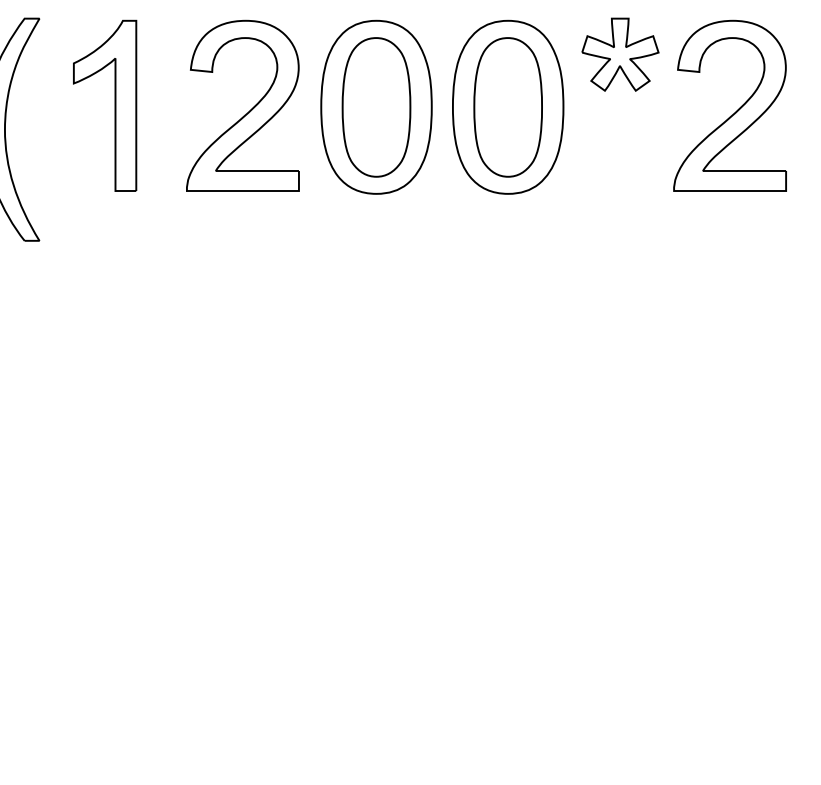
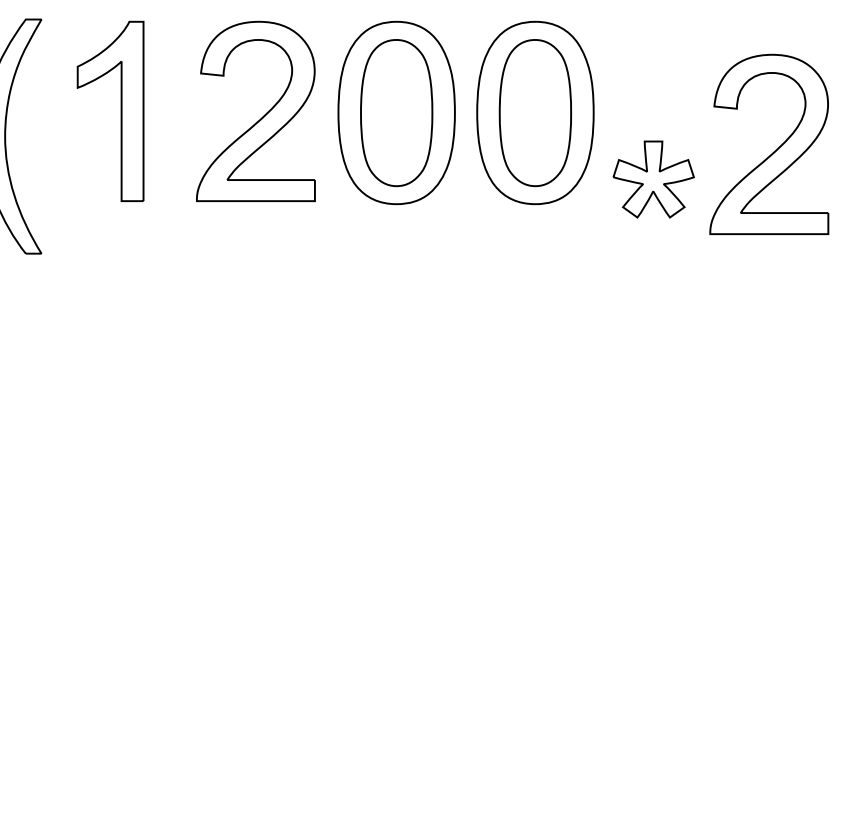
part: (620, 54) -> (653, 179), moved
part: (735, 110) -> (775, 149), moved

